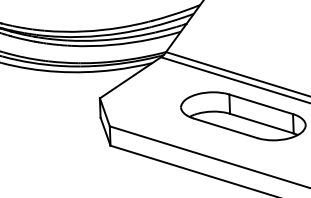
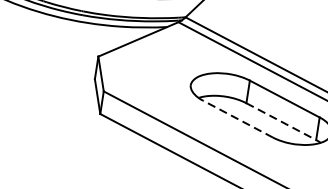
line: (262, 123) -> (282, 121), solid -> dashed
line: (225, 128) -> (237, 119), solid -> dashed

